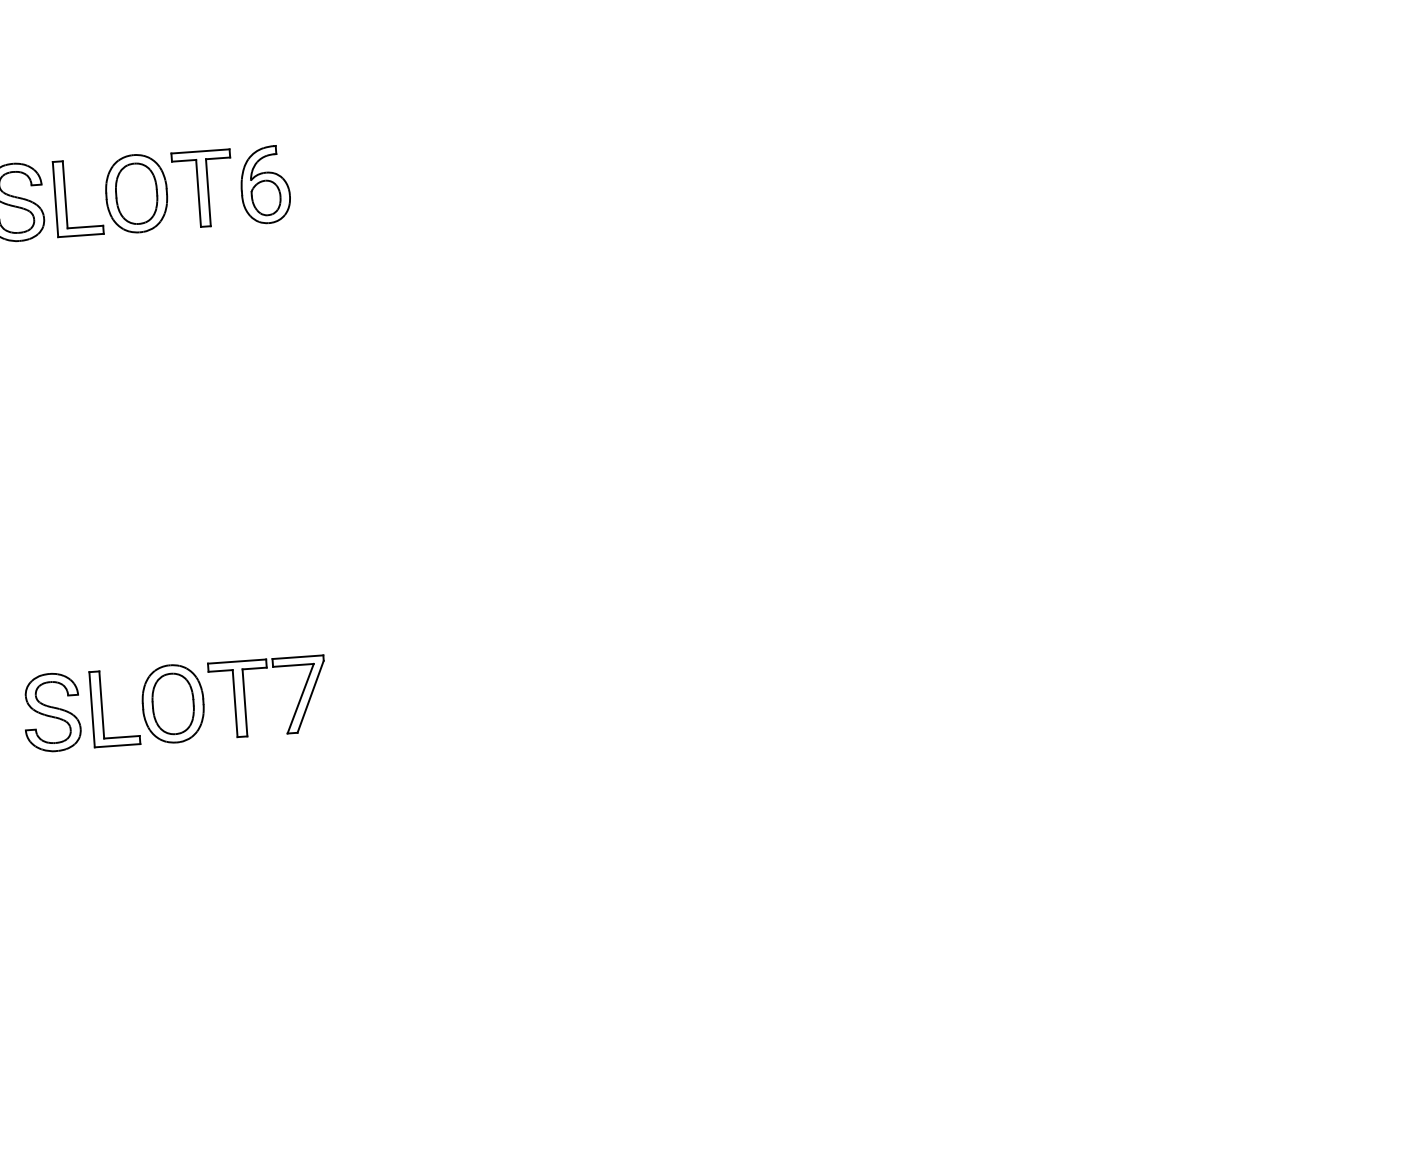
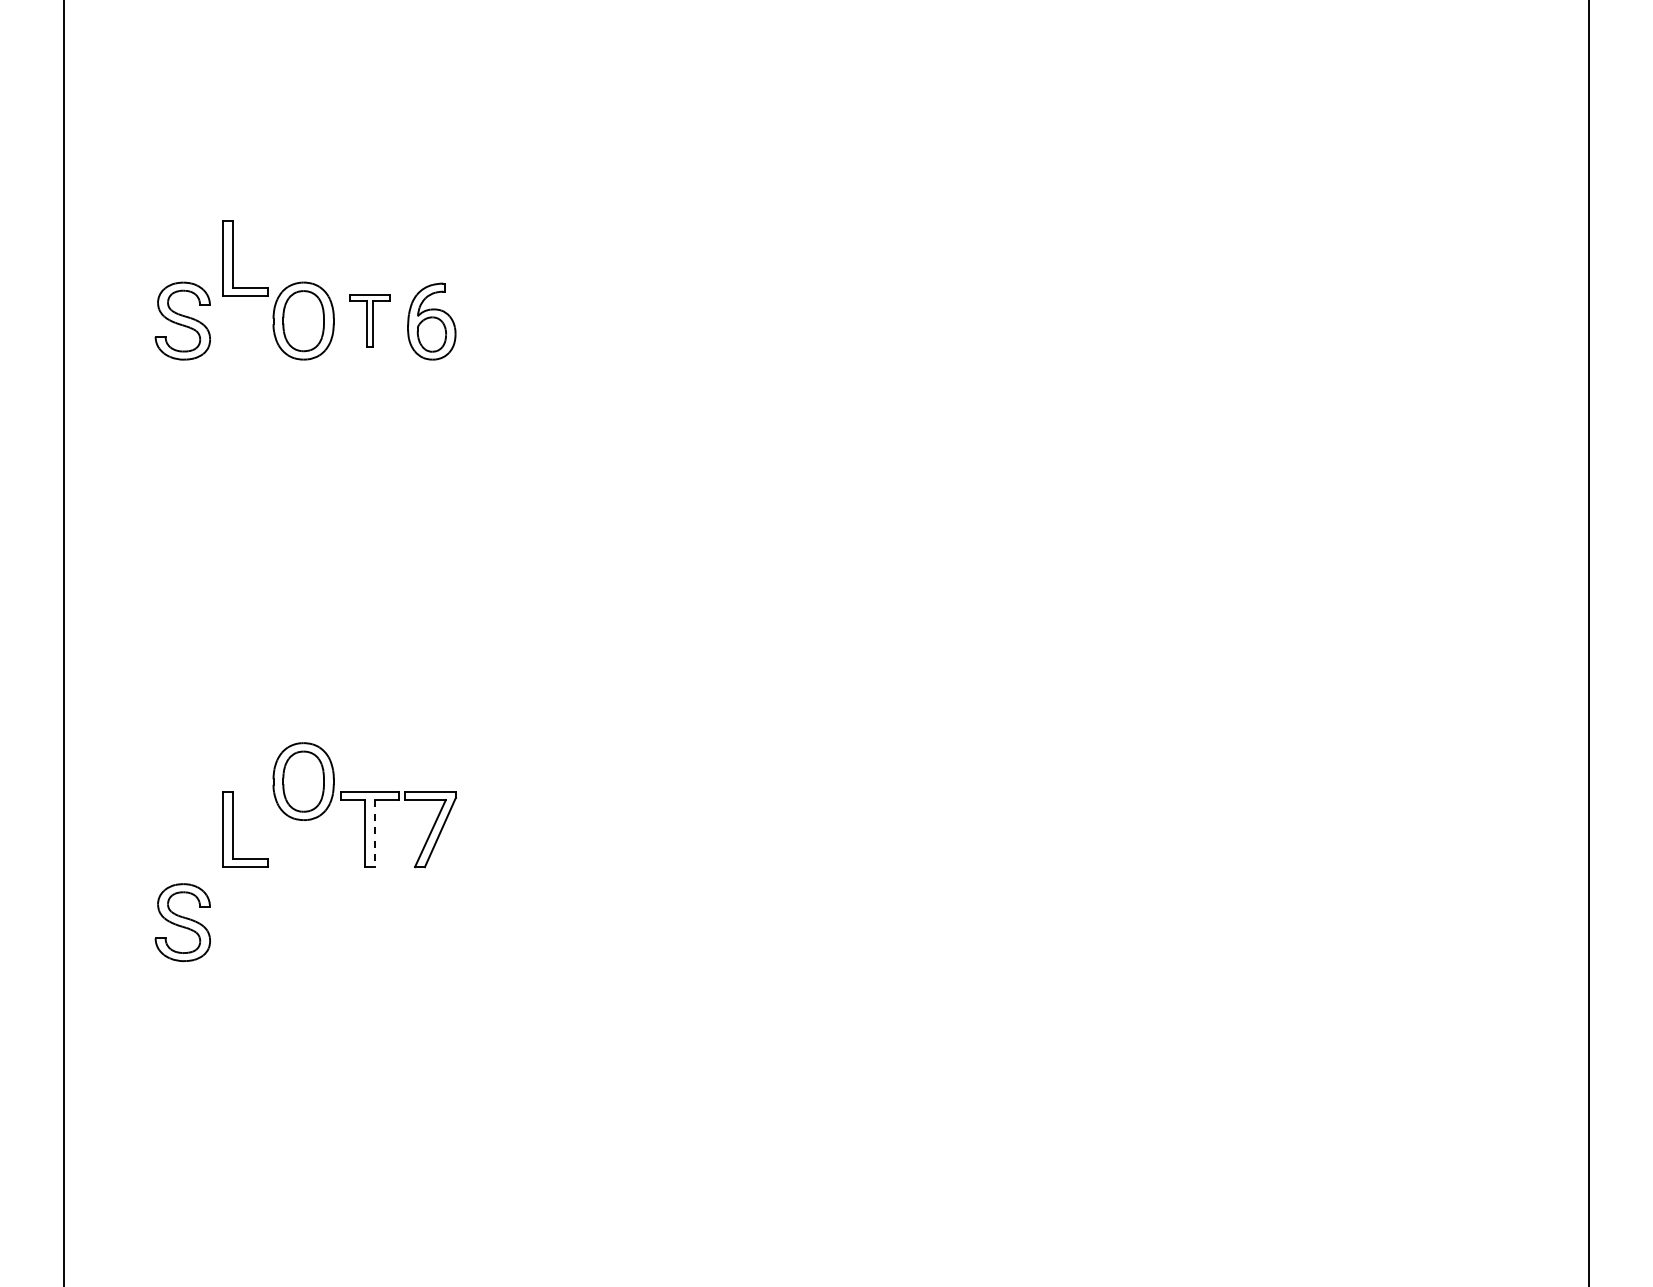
part: (202, 189) -> (369, 321), size x0.7
part: (66, 199) -> (233, 258), moved
part: (173, 703) -> (303, 781), moved
line: (244, 703) -> (374, 834), solid -> dashed
part: (51, 712) -> (182, 922), moved

